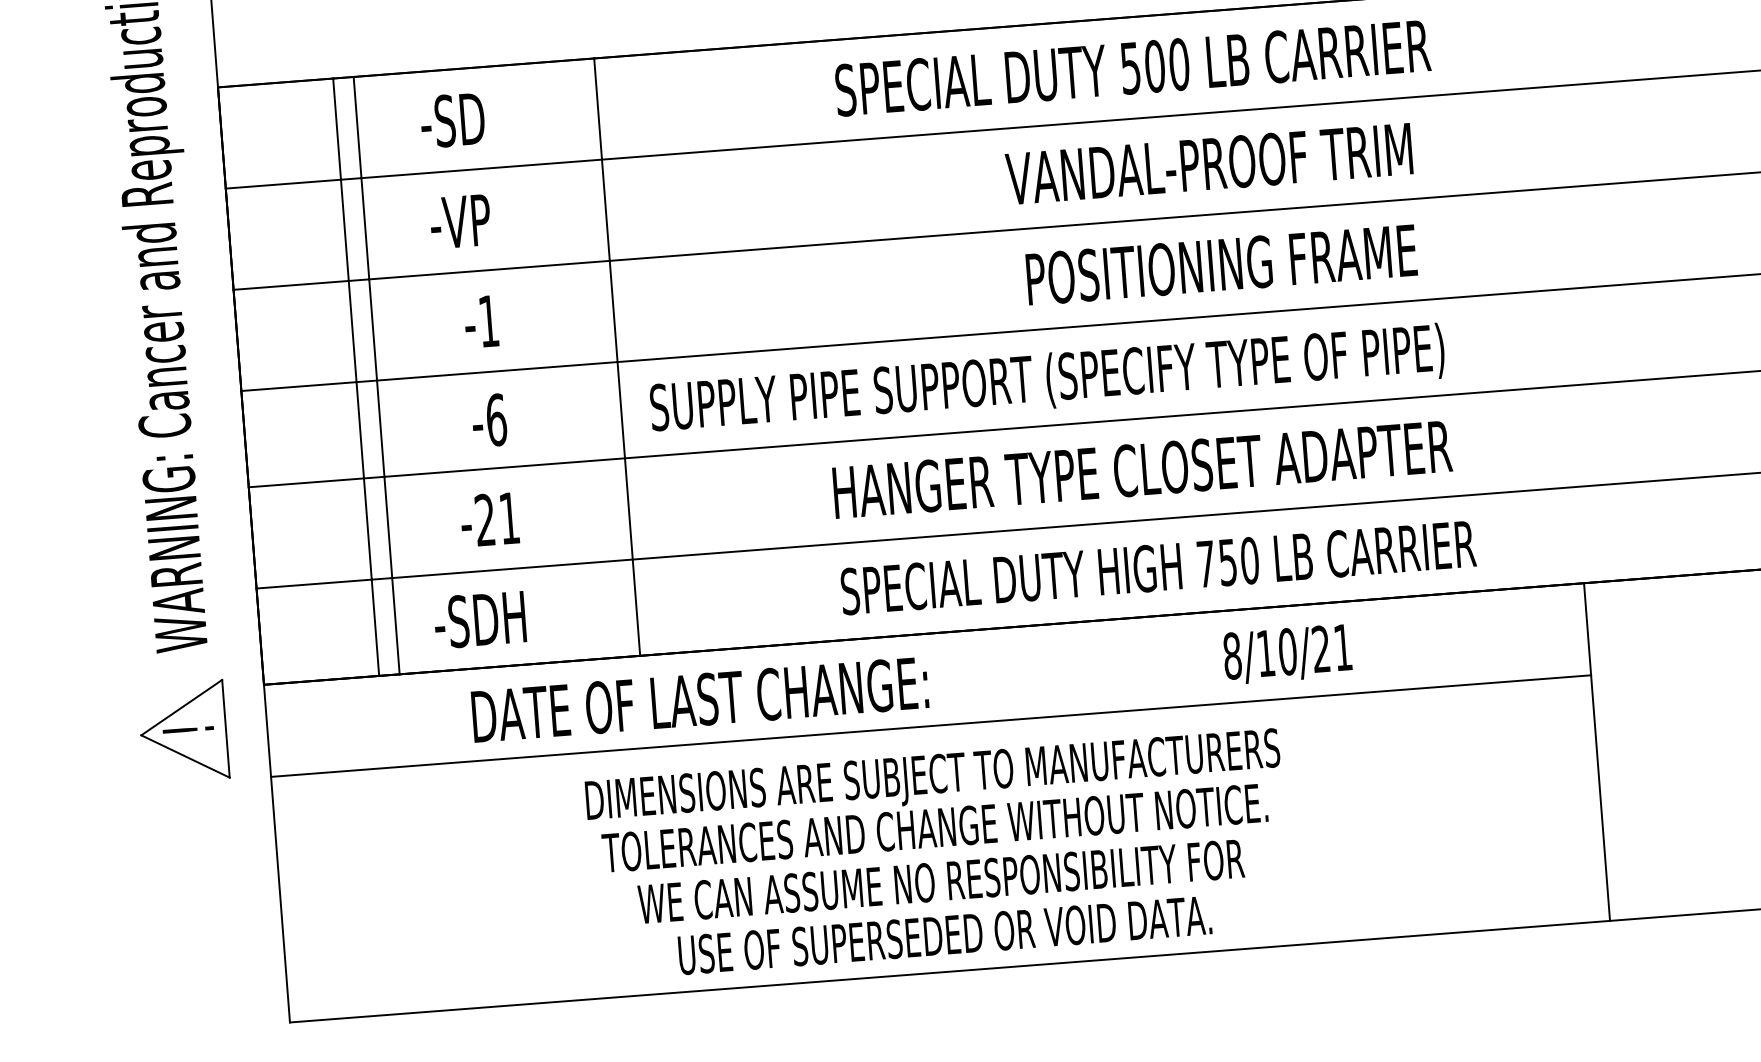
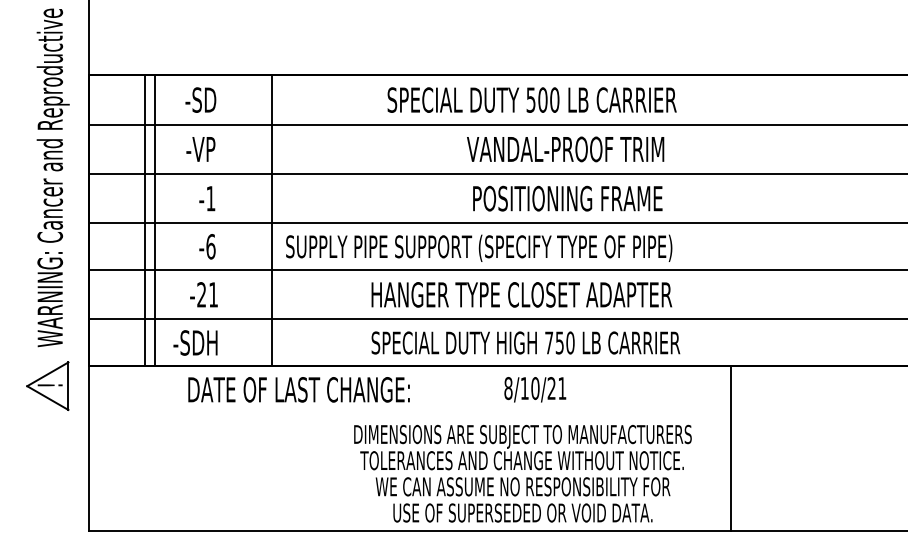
text: (1288, 653) -> (535, 389), moved
line: (930, 726) -> (409, 411), removed
text: (937, 854) -> (522, 473), moved

